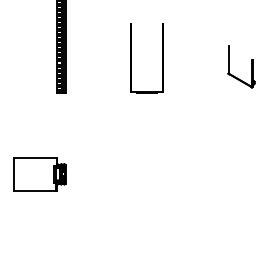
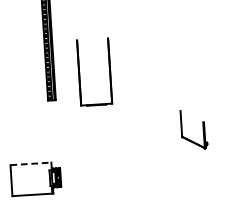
part: (131, 58) -> (79, 73), moved
part: (251, 66) -> (203, 128), moved
line: (35, 158) -> (31, 164), solid -> dashed

